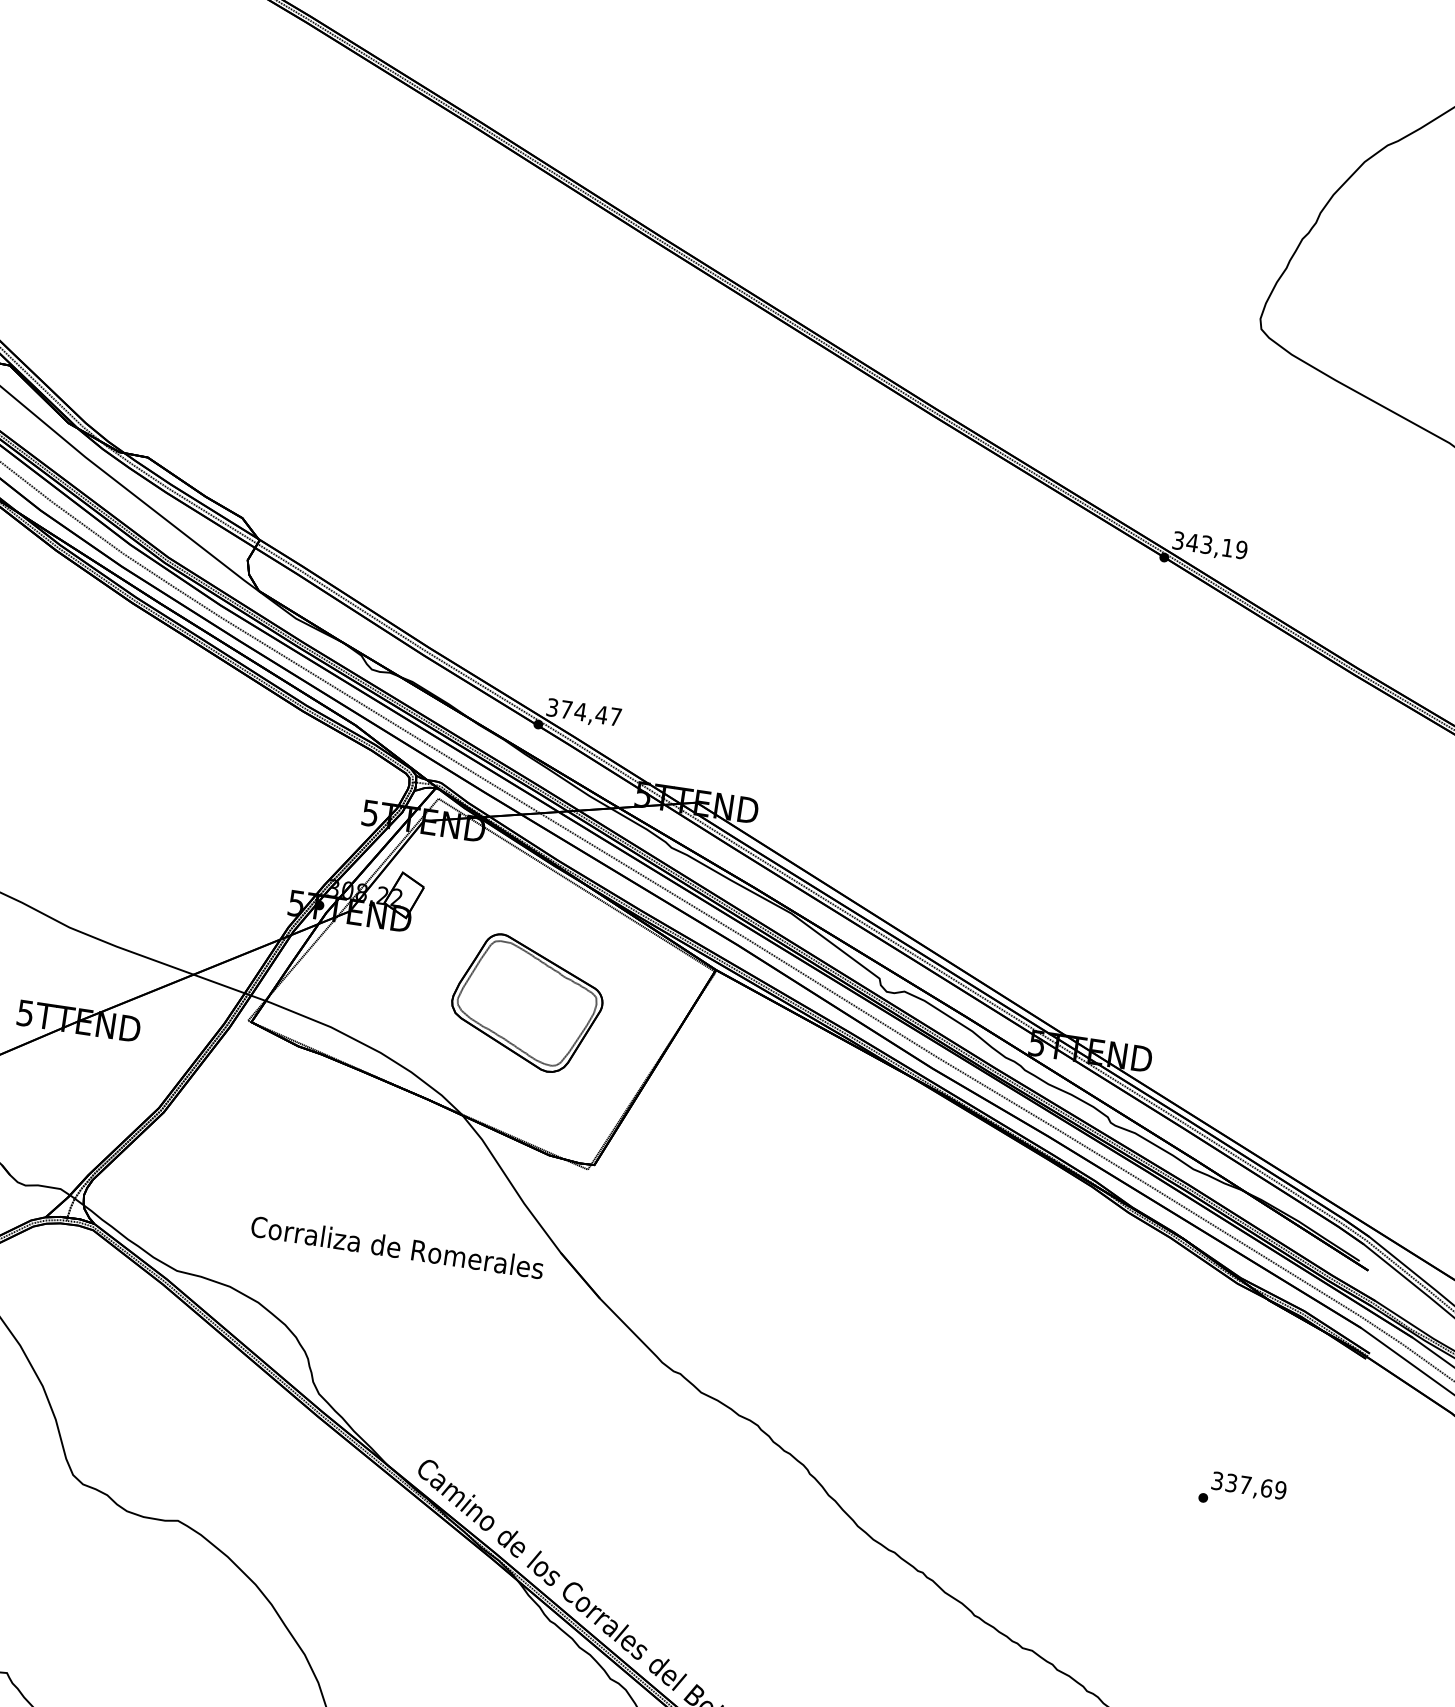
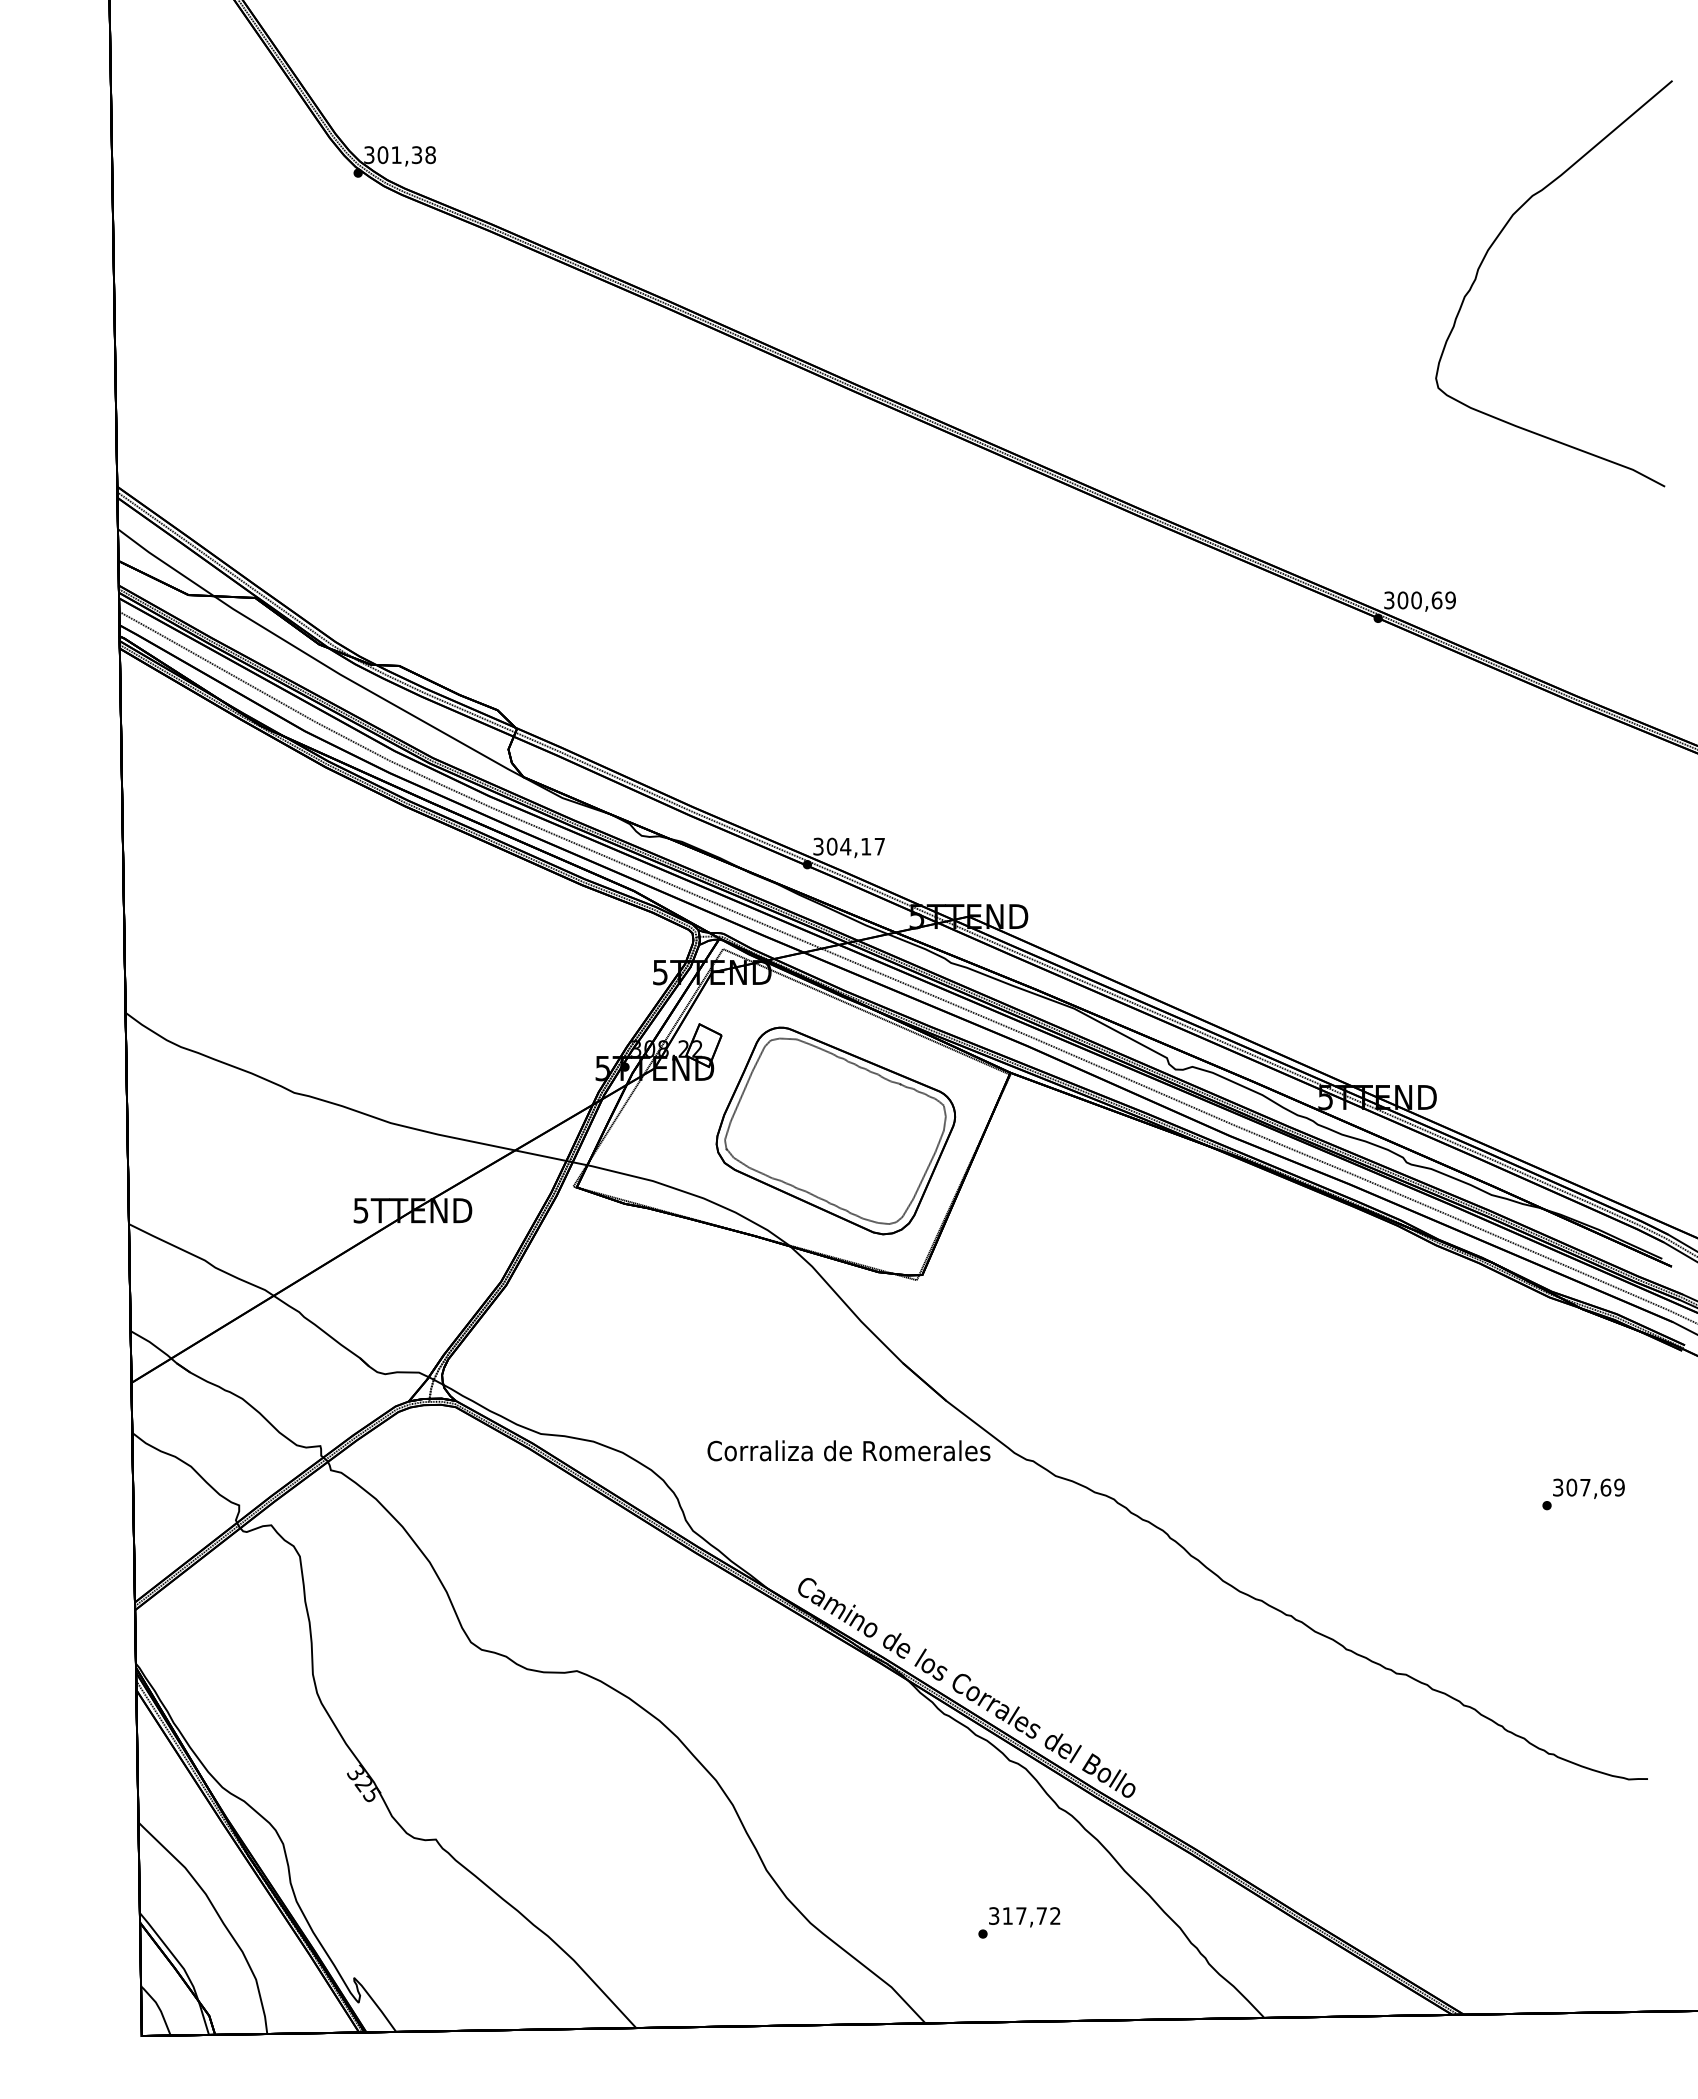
text: (1209, 545) -> (1419, 600), 343,19 -> 300,69
text: (583, 712) -> (848, 846), 374,47 -> 304,17
part: (526, 1002) -> (835, 1130), size x1.67
text: (397, 1247) -> (848, 1450), moved
text: (1231, 1482) -> (1571, 1487), 337,69 -> 307,69

